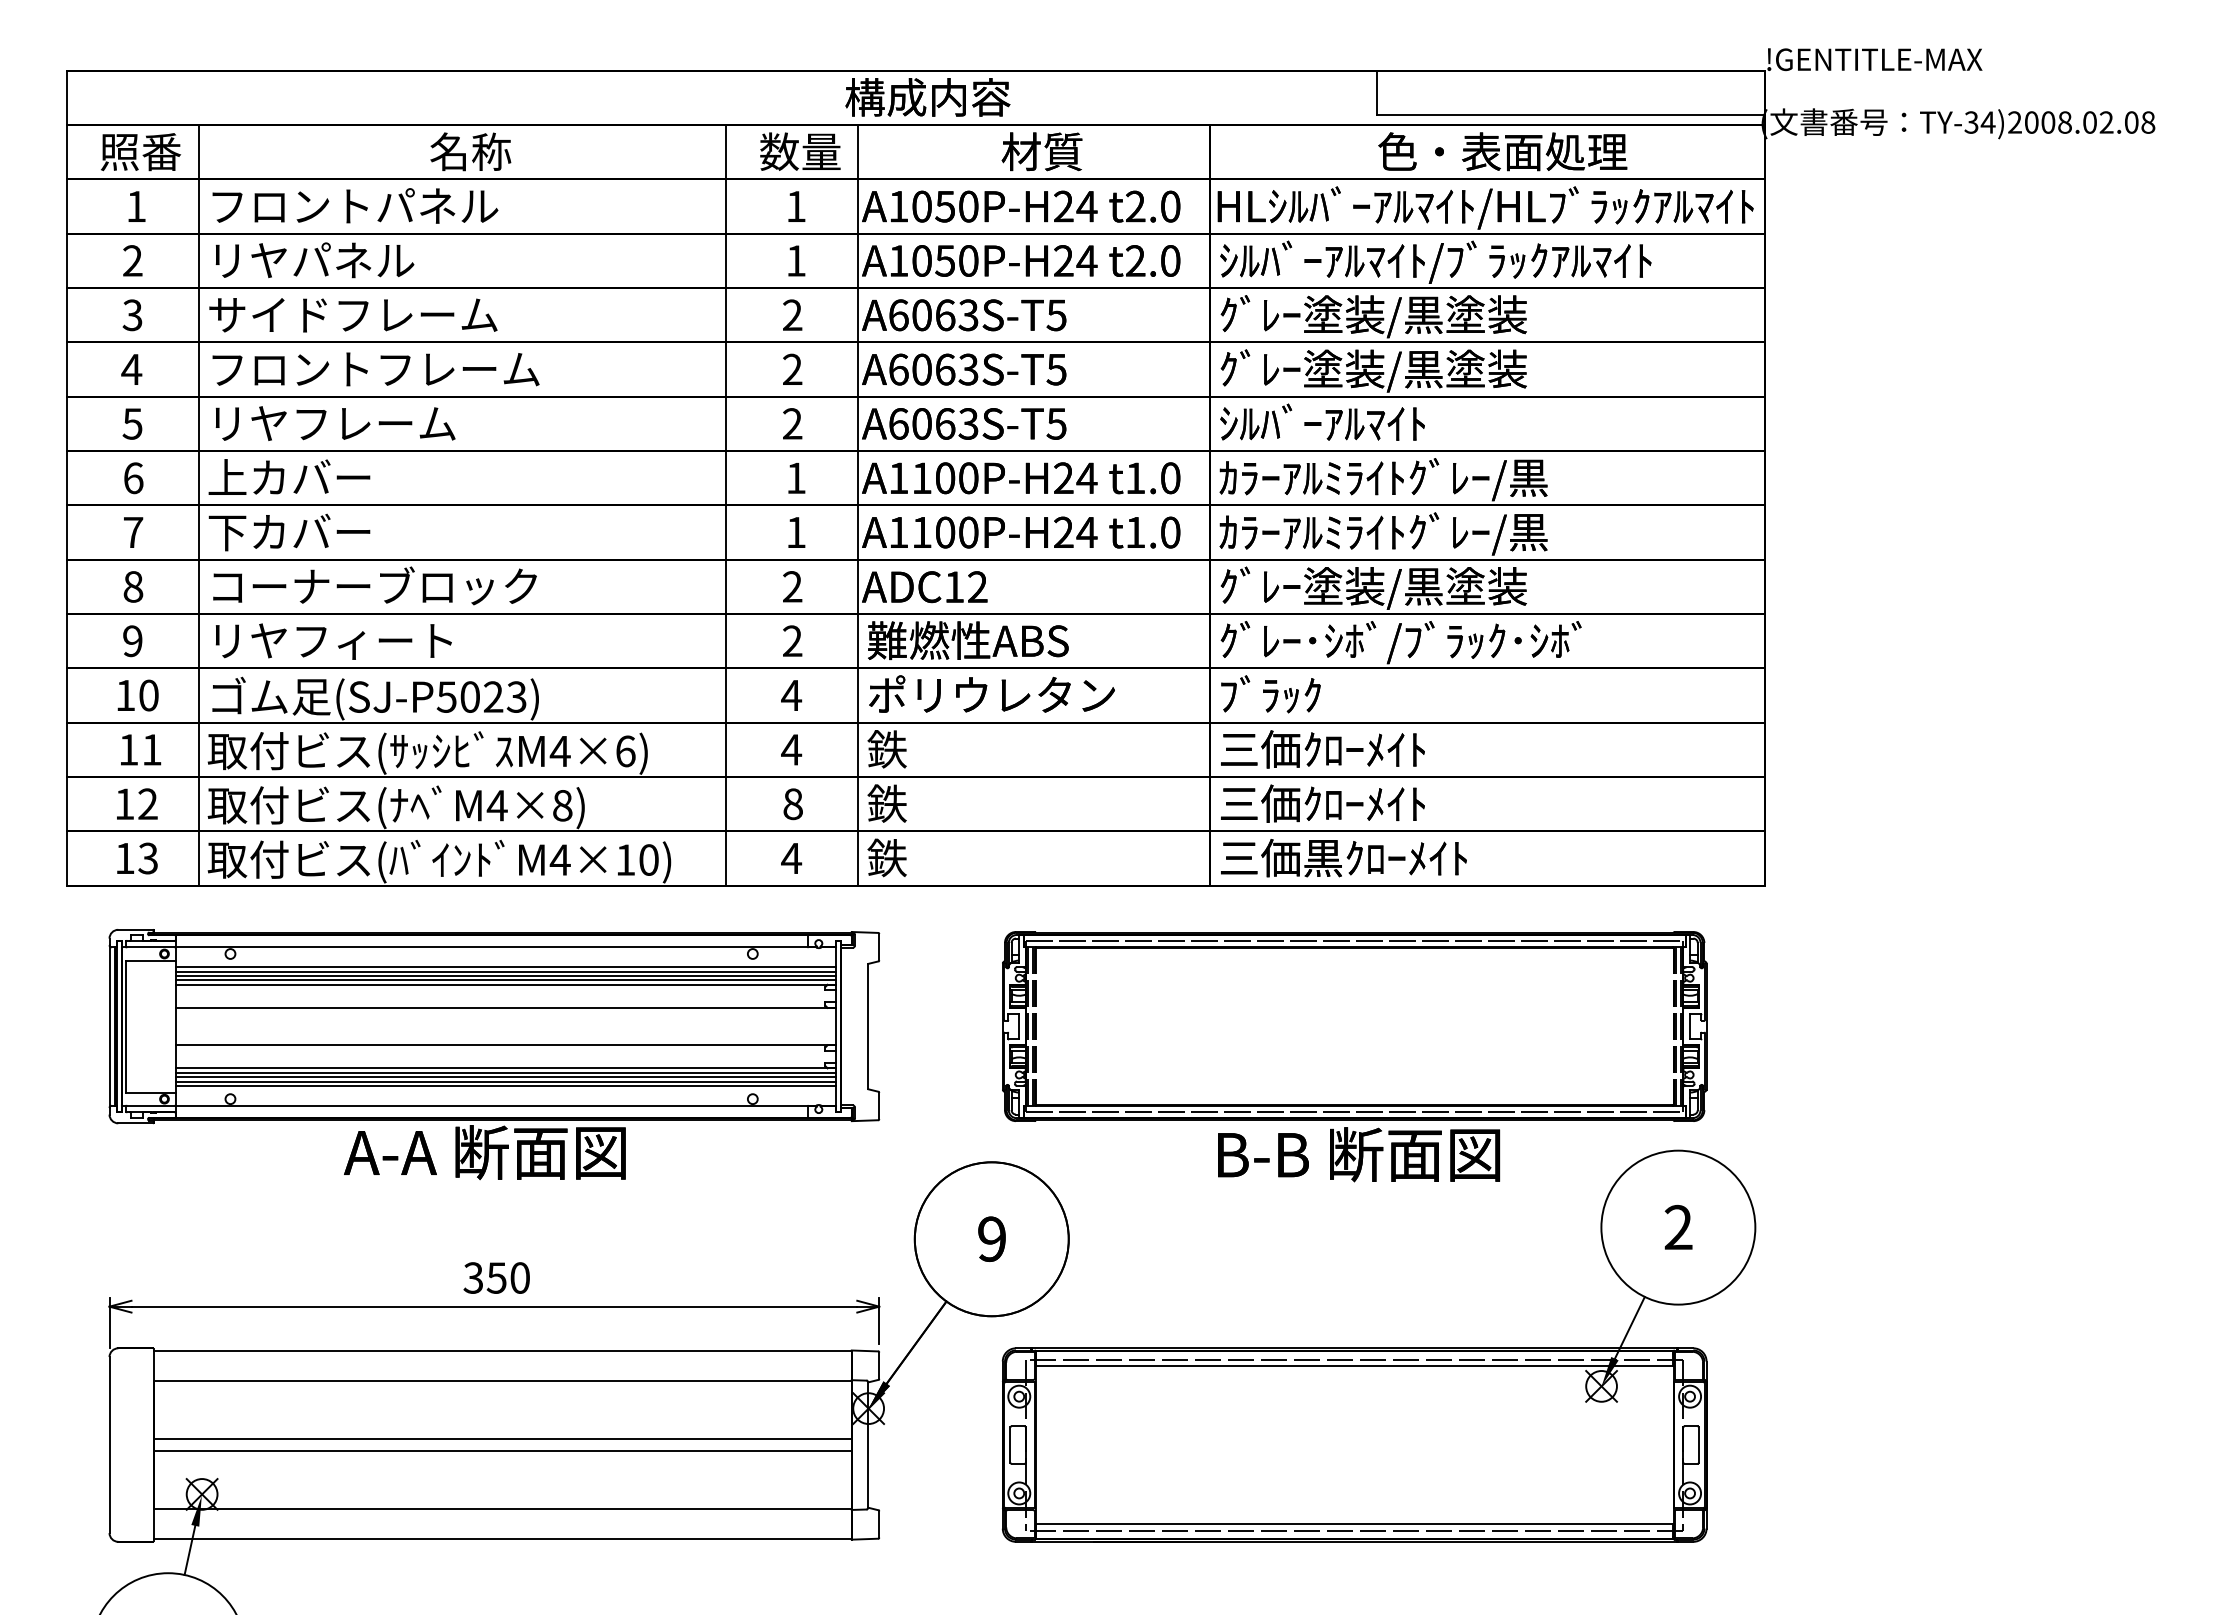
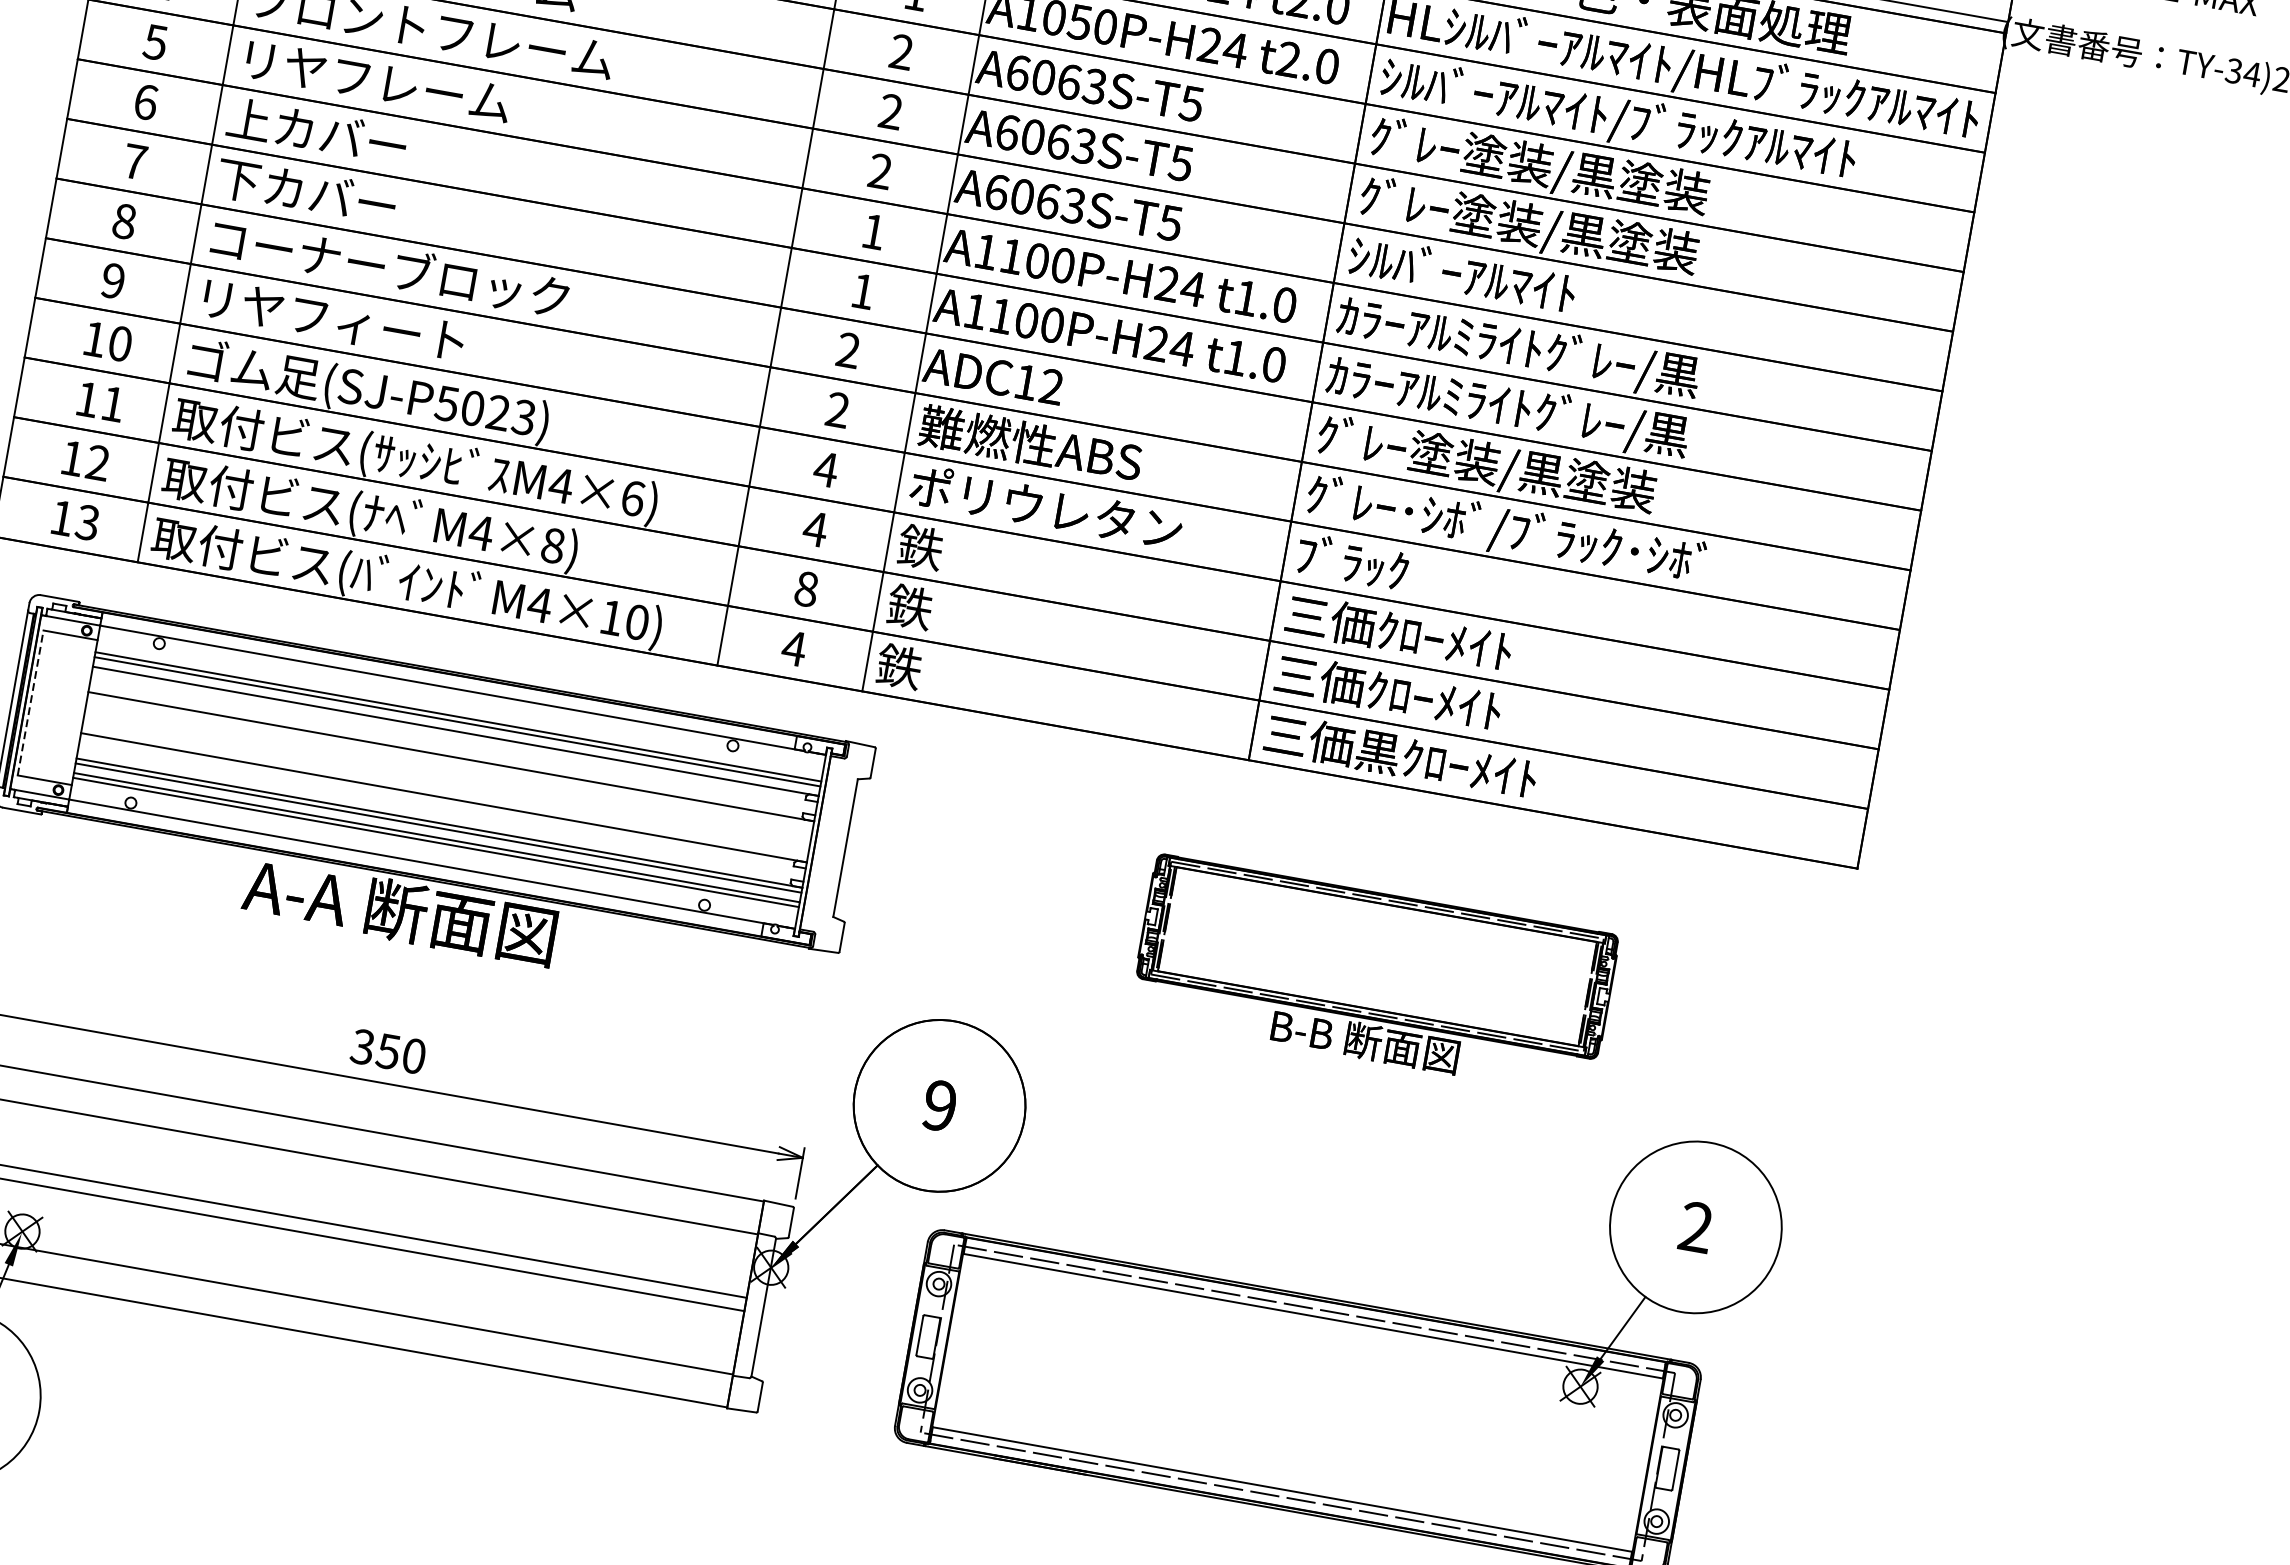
line: (505, 967) -> (458, 712), removed
line: (505, 980) -> (456, 726), removed
line: (126, 1026) -> (30, 702), solid -> dashed
part: (1354, 1056) -> (1373, 976), size x0.6
line: (505, 1077) -> (437, 833), removed

